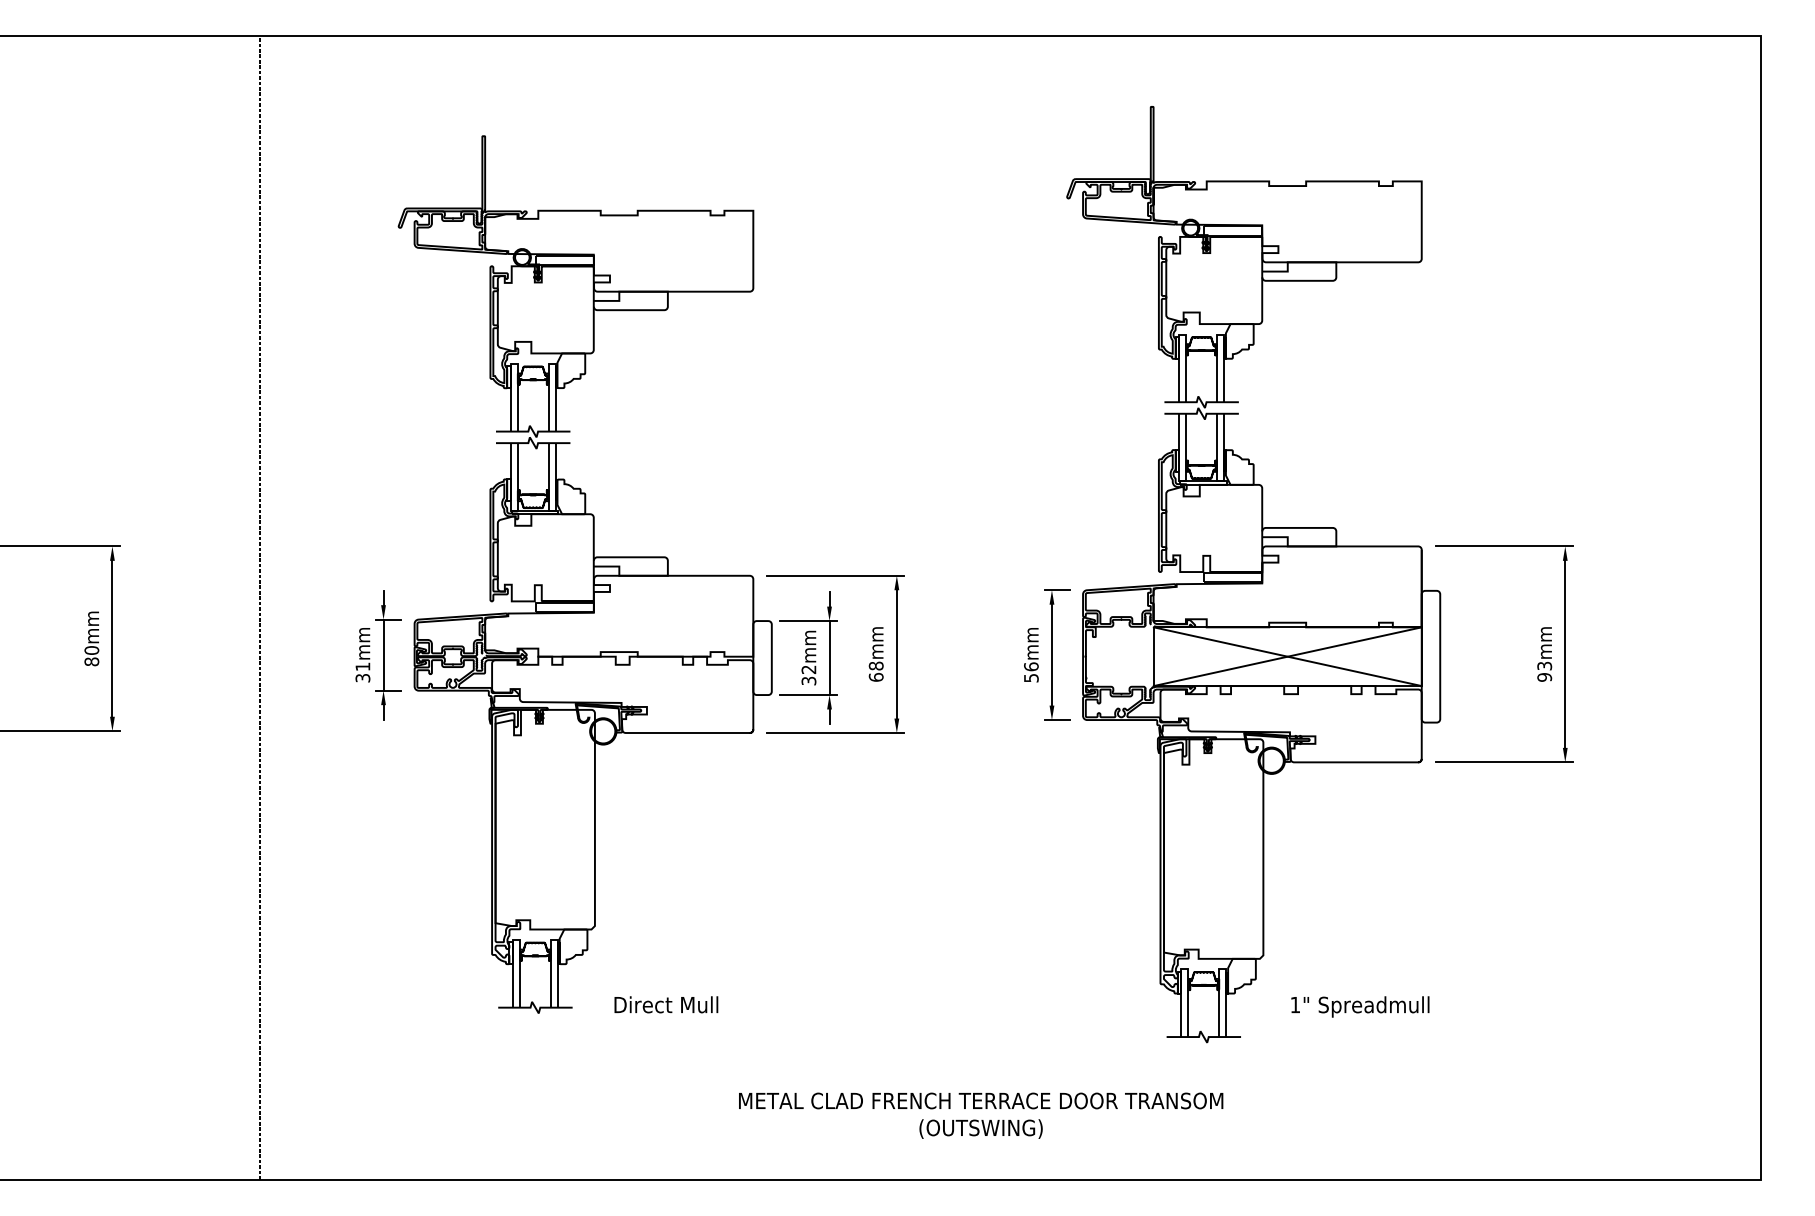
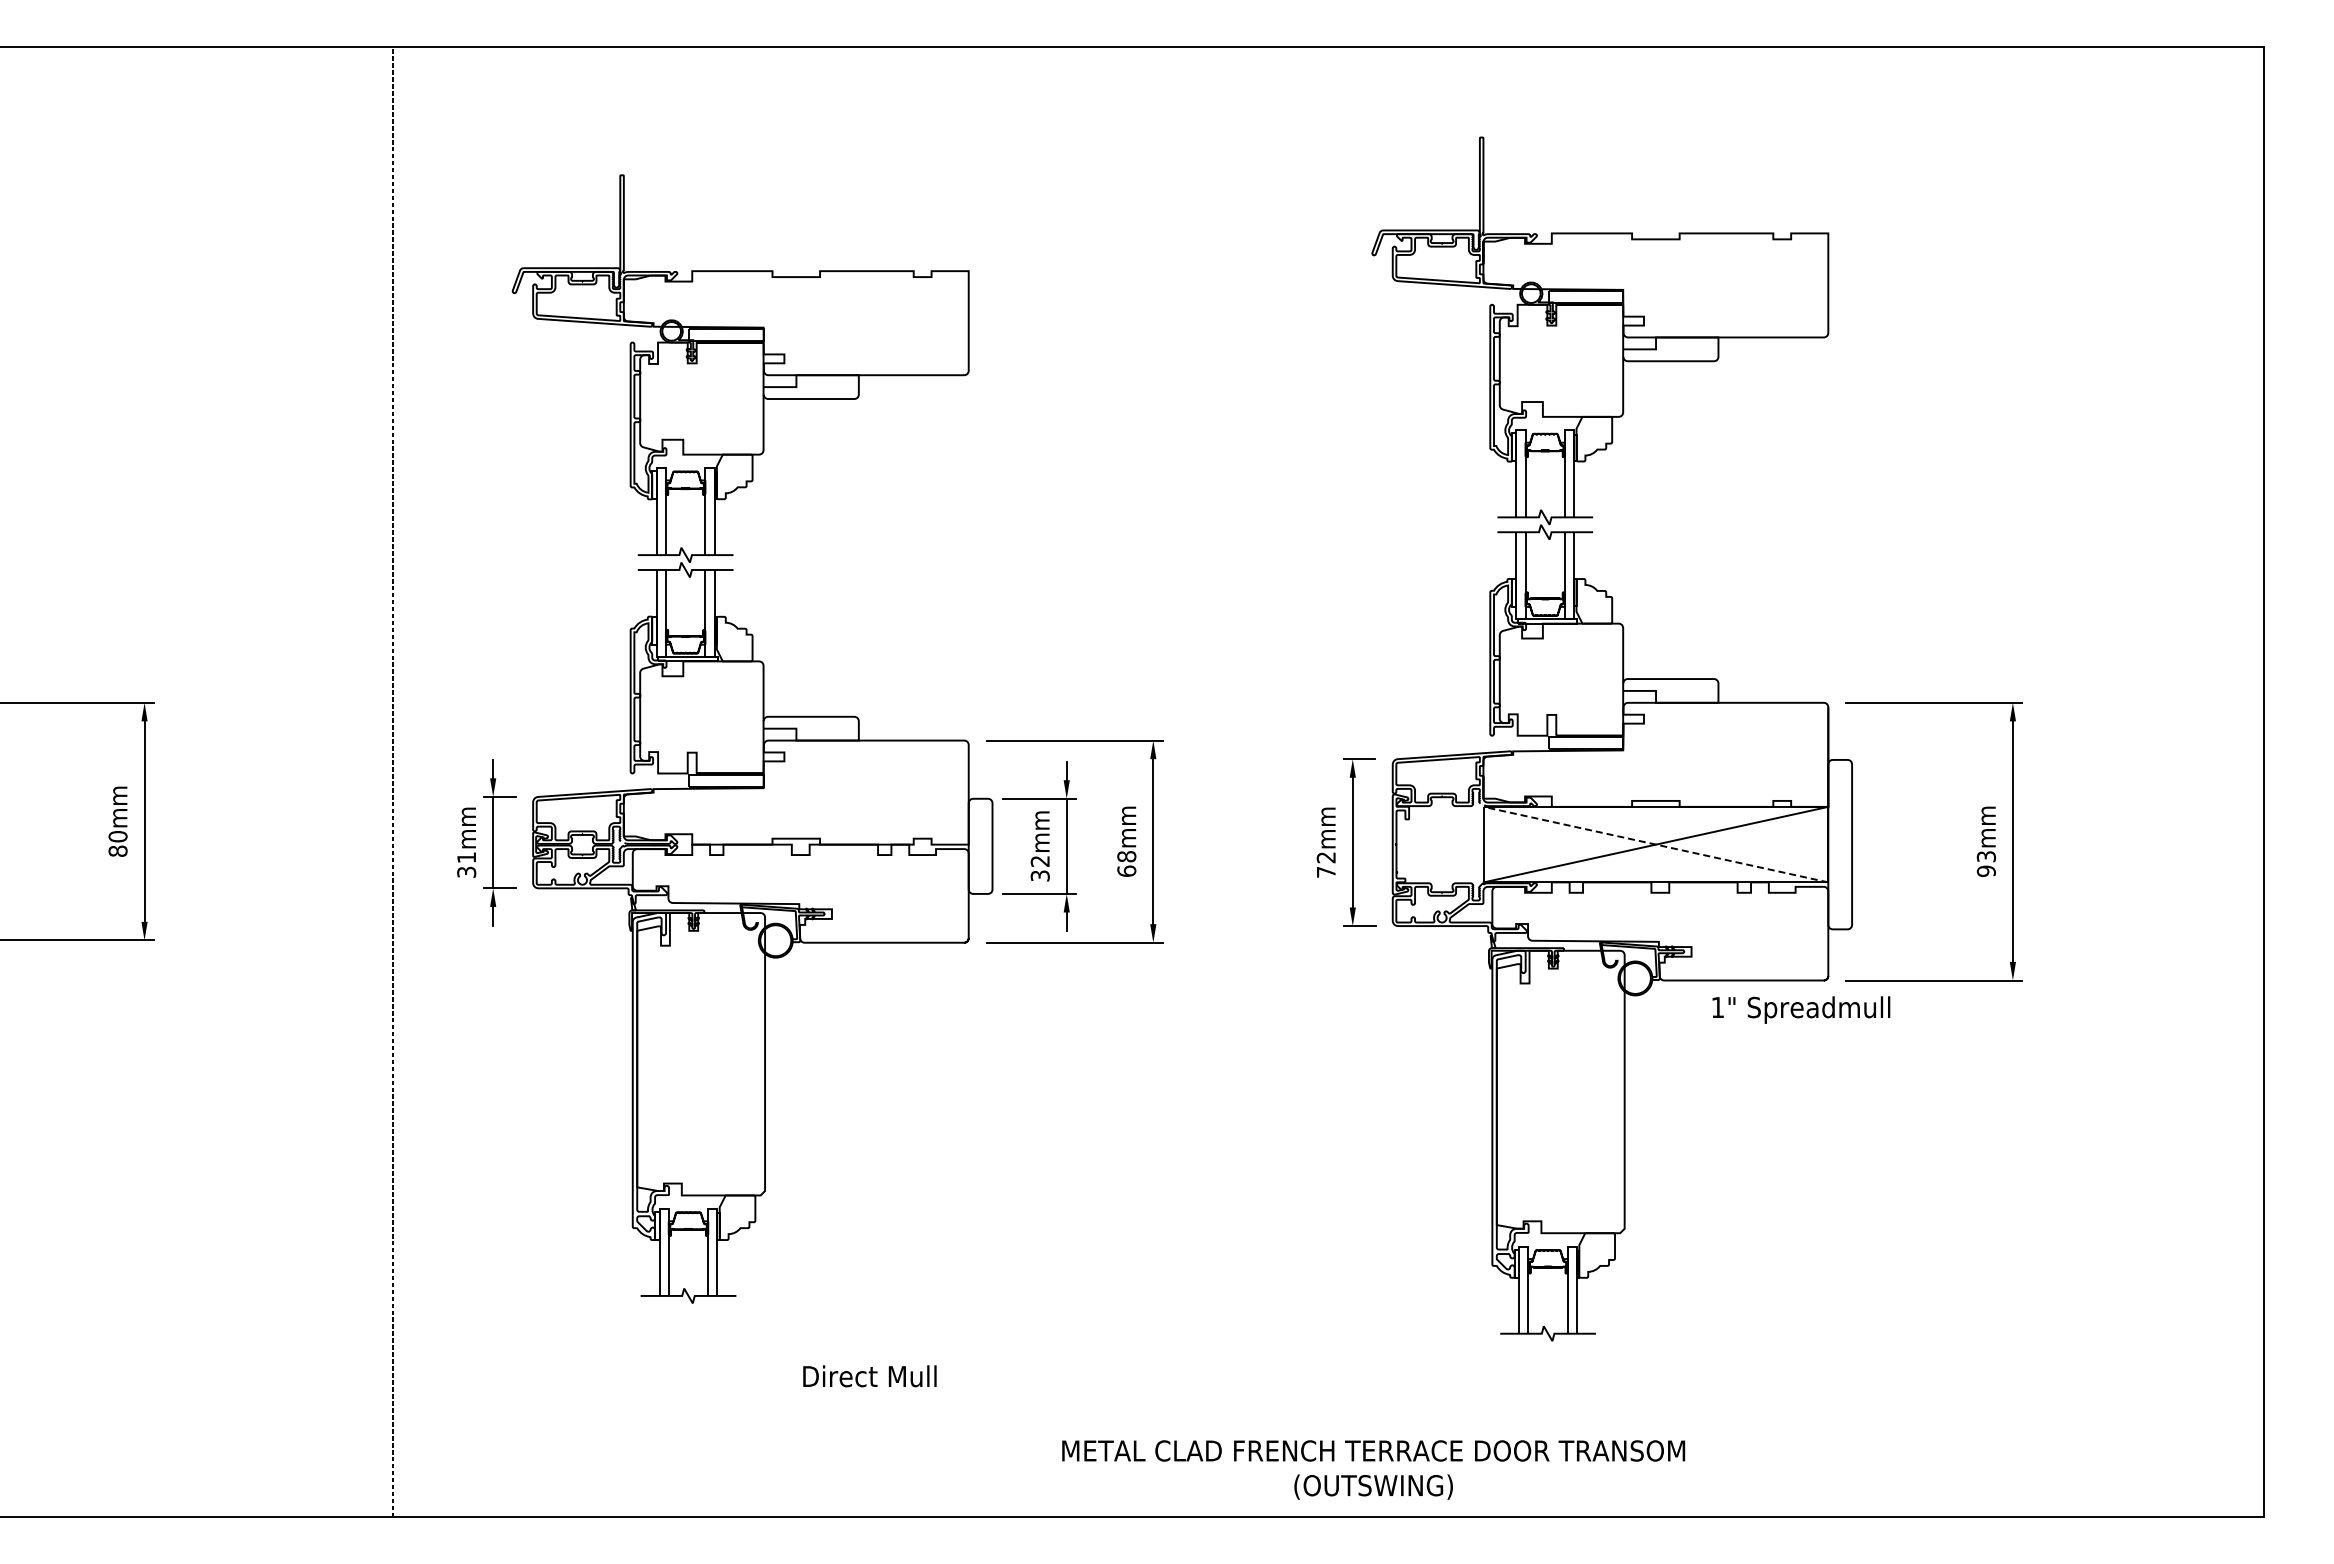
line: (260, 607) -> (393, 781), moved
line: (1287, 656) -> (1655, 844), solid -> dashed
text: (1030, 672) -> (1325, 864), 56mm -> 72mm
text: (666, 1004) -> (869, 1376), moved
text: (1360, 1006) -> (1801, 1009), moved
text: (980, 1115) -> (1373, 1469), moved

